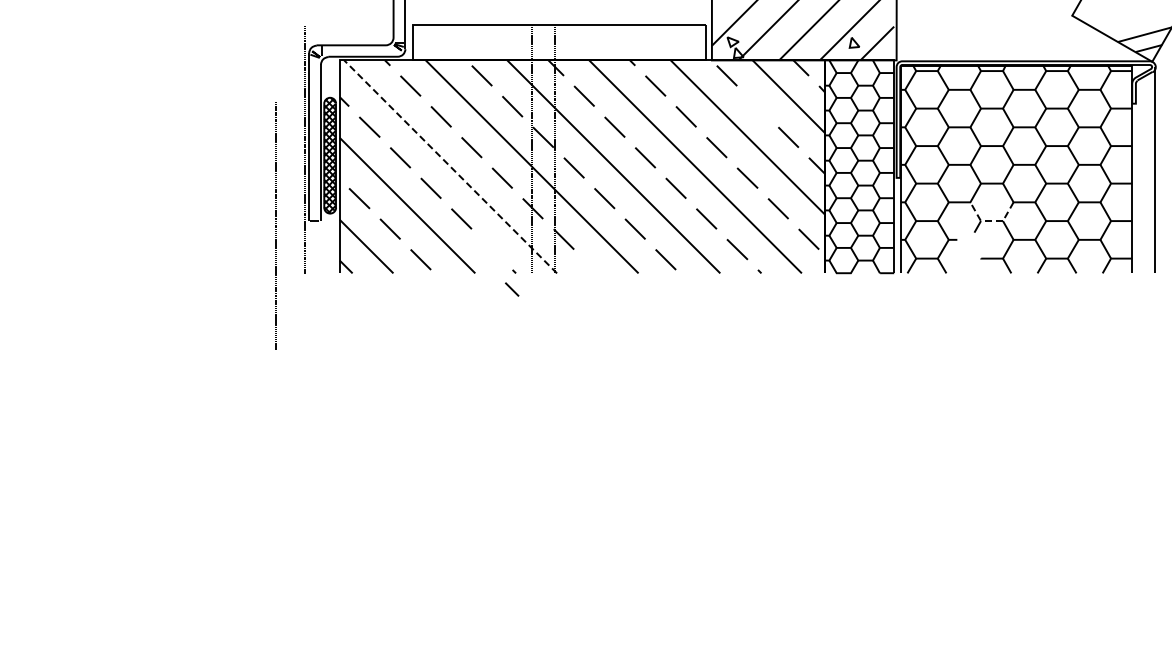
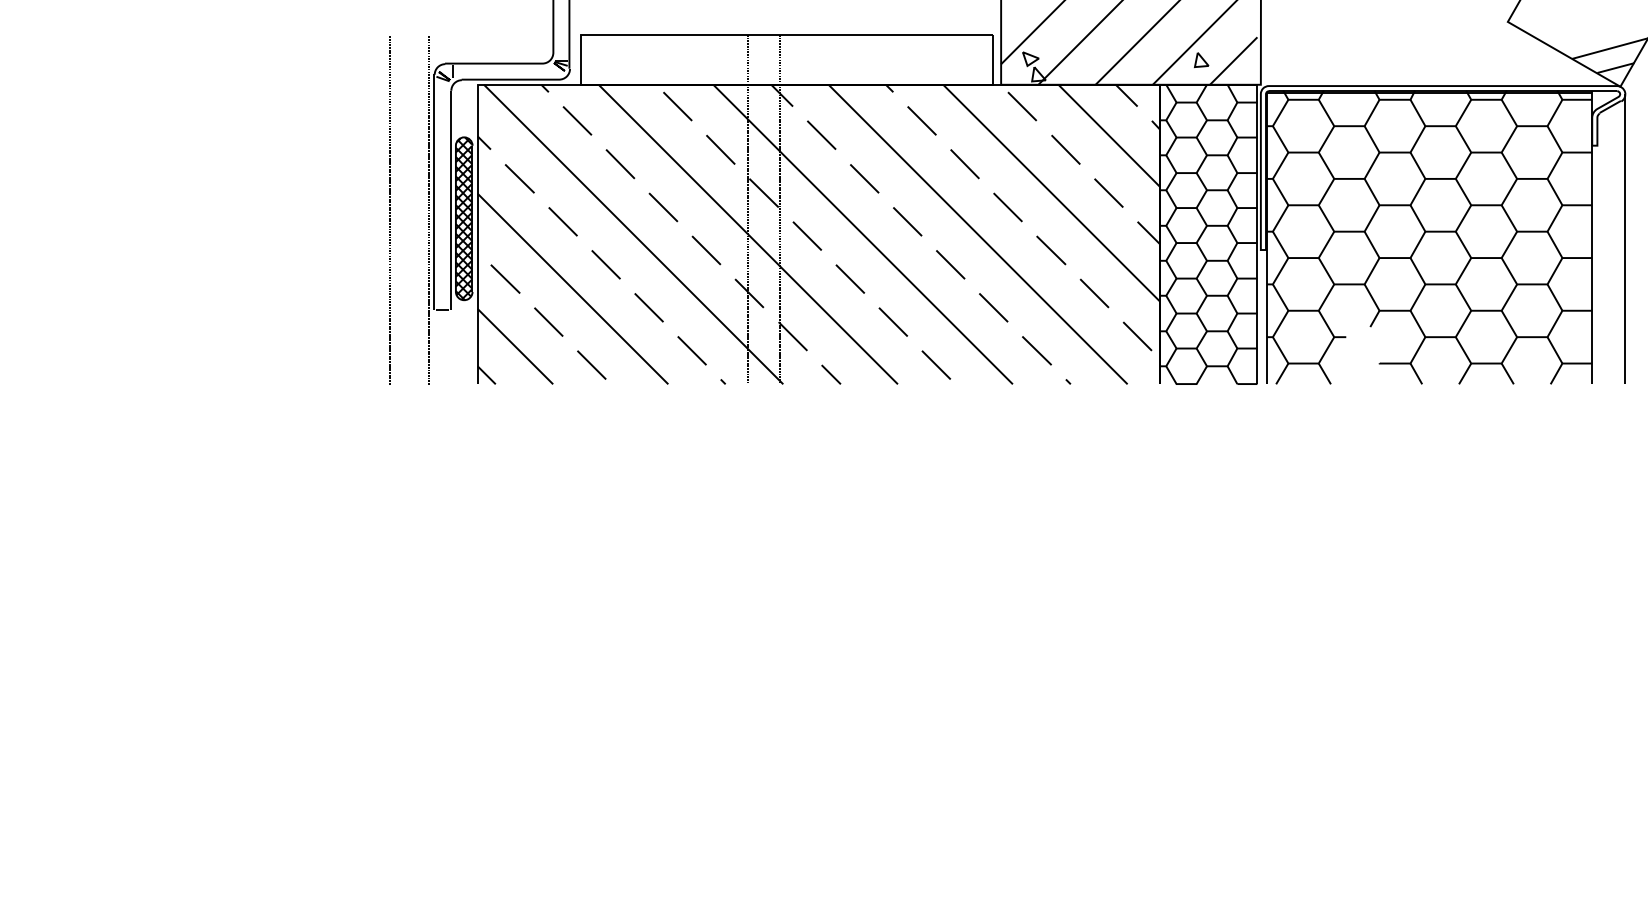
line: (757, 106) -> (1065, 149), added
line: (450, 166) -> (633, 233), dashed -> solid
line: (991, 221) -> (1394, 311), dashed -> solid
line: (275, 225) -> (388, 210), moved
line: (491, 249) -> (691, 350), added
line: (512, 289) -> (831, 374), moved

